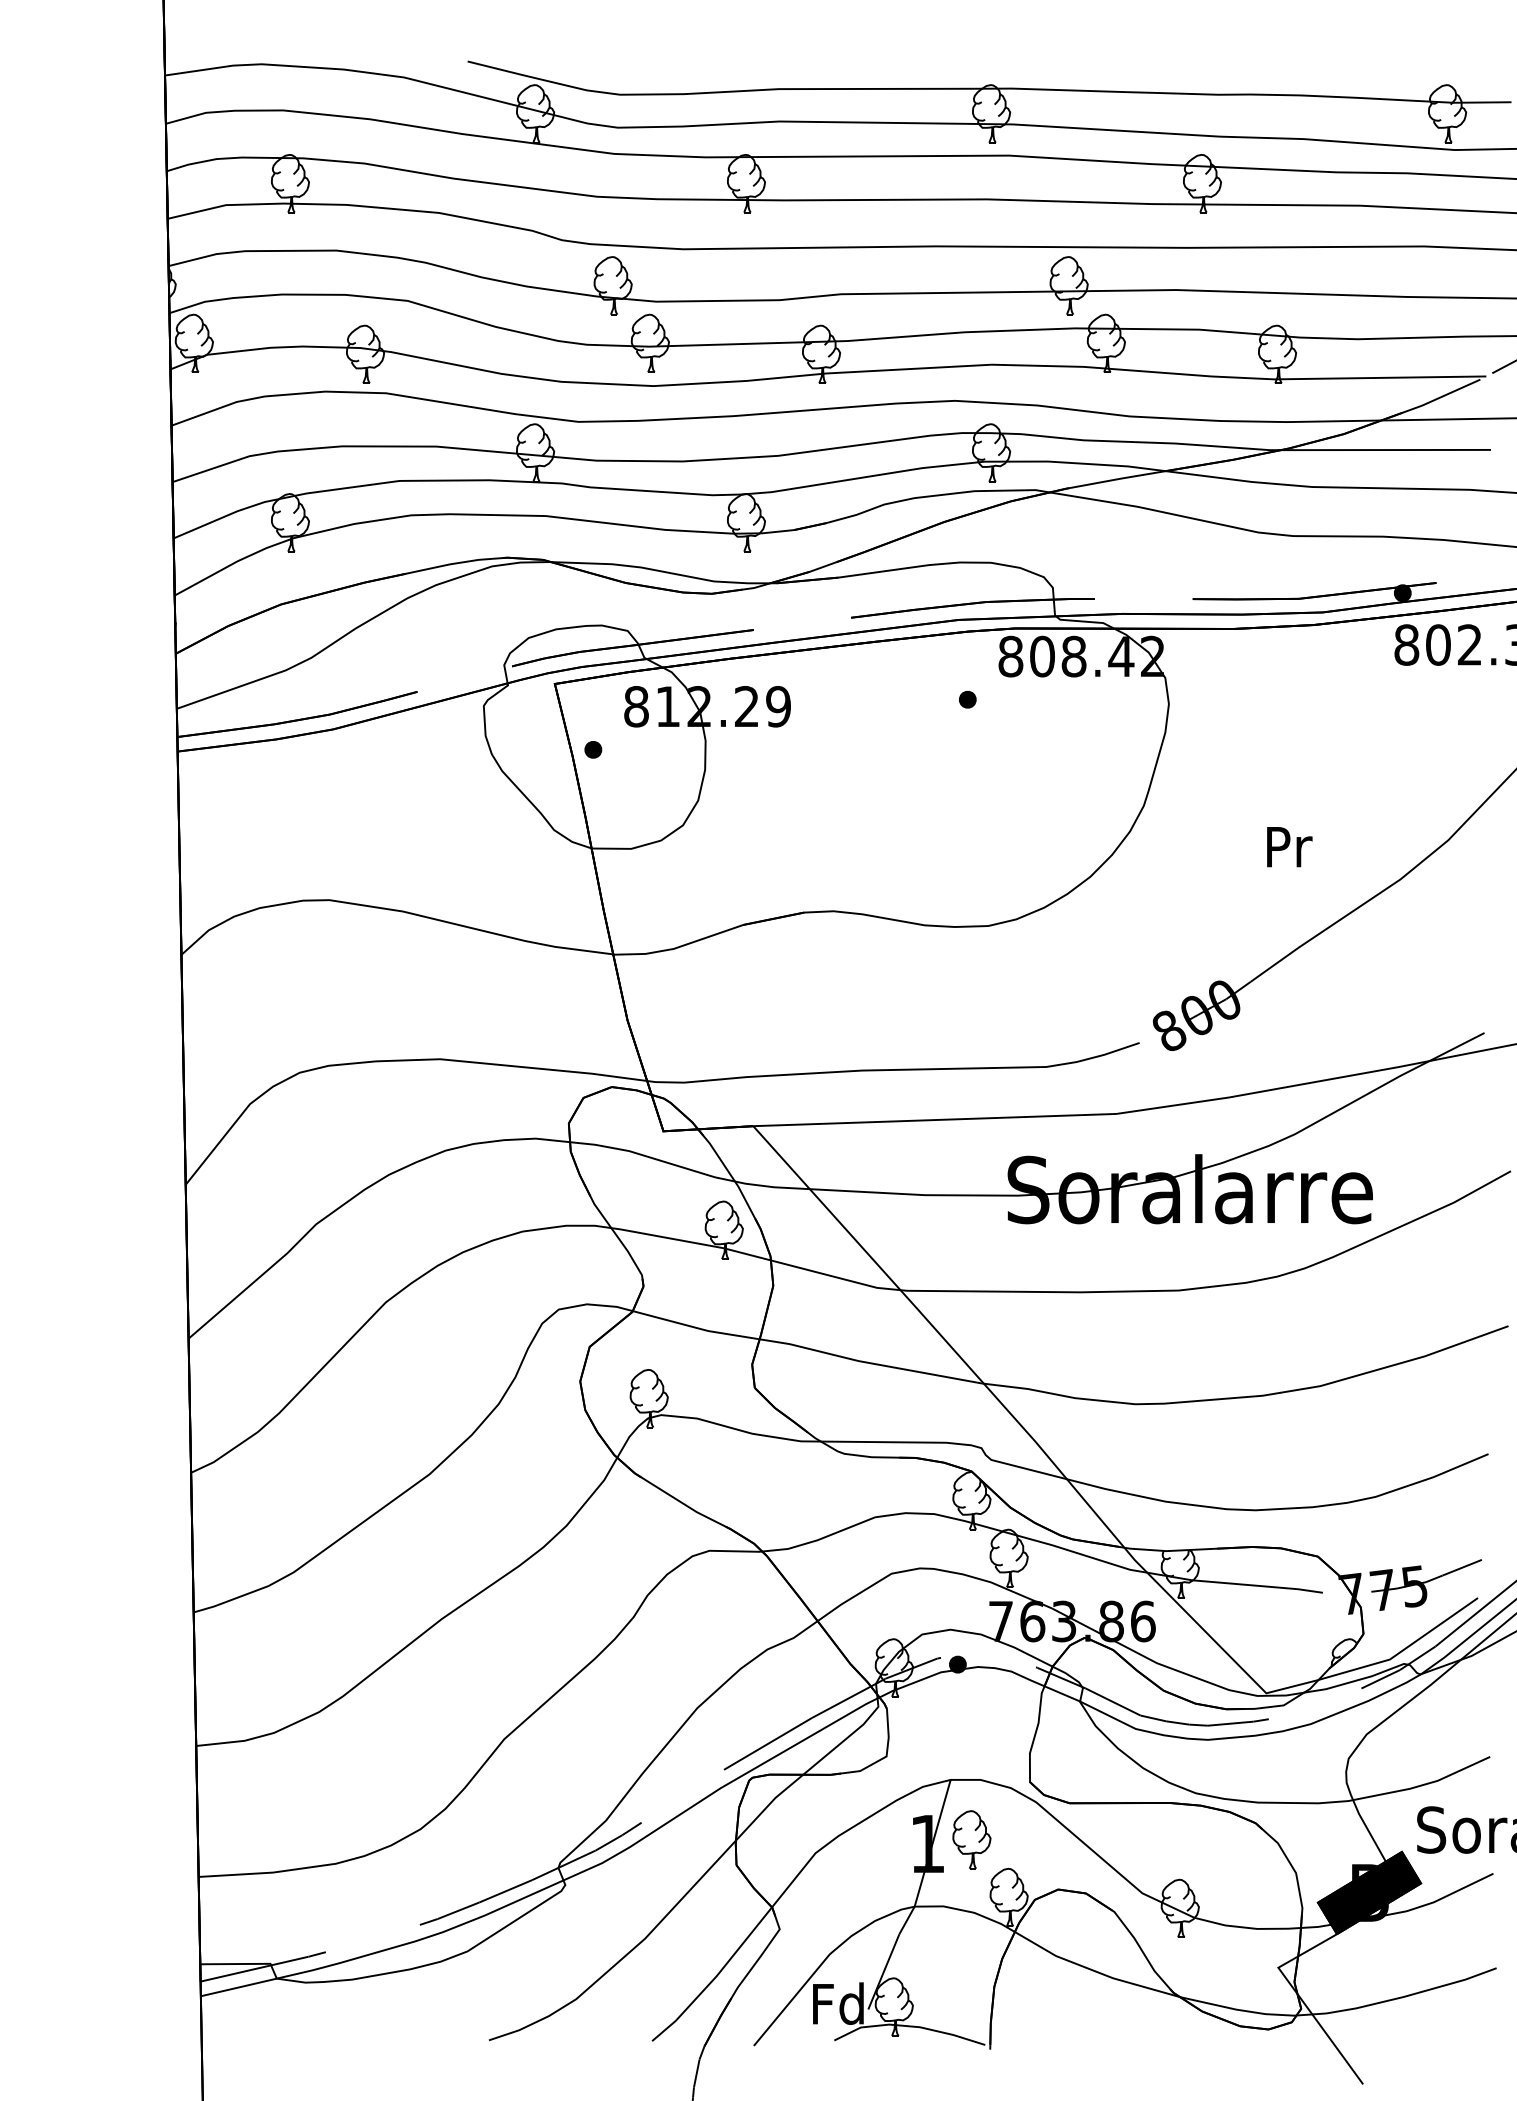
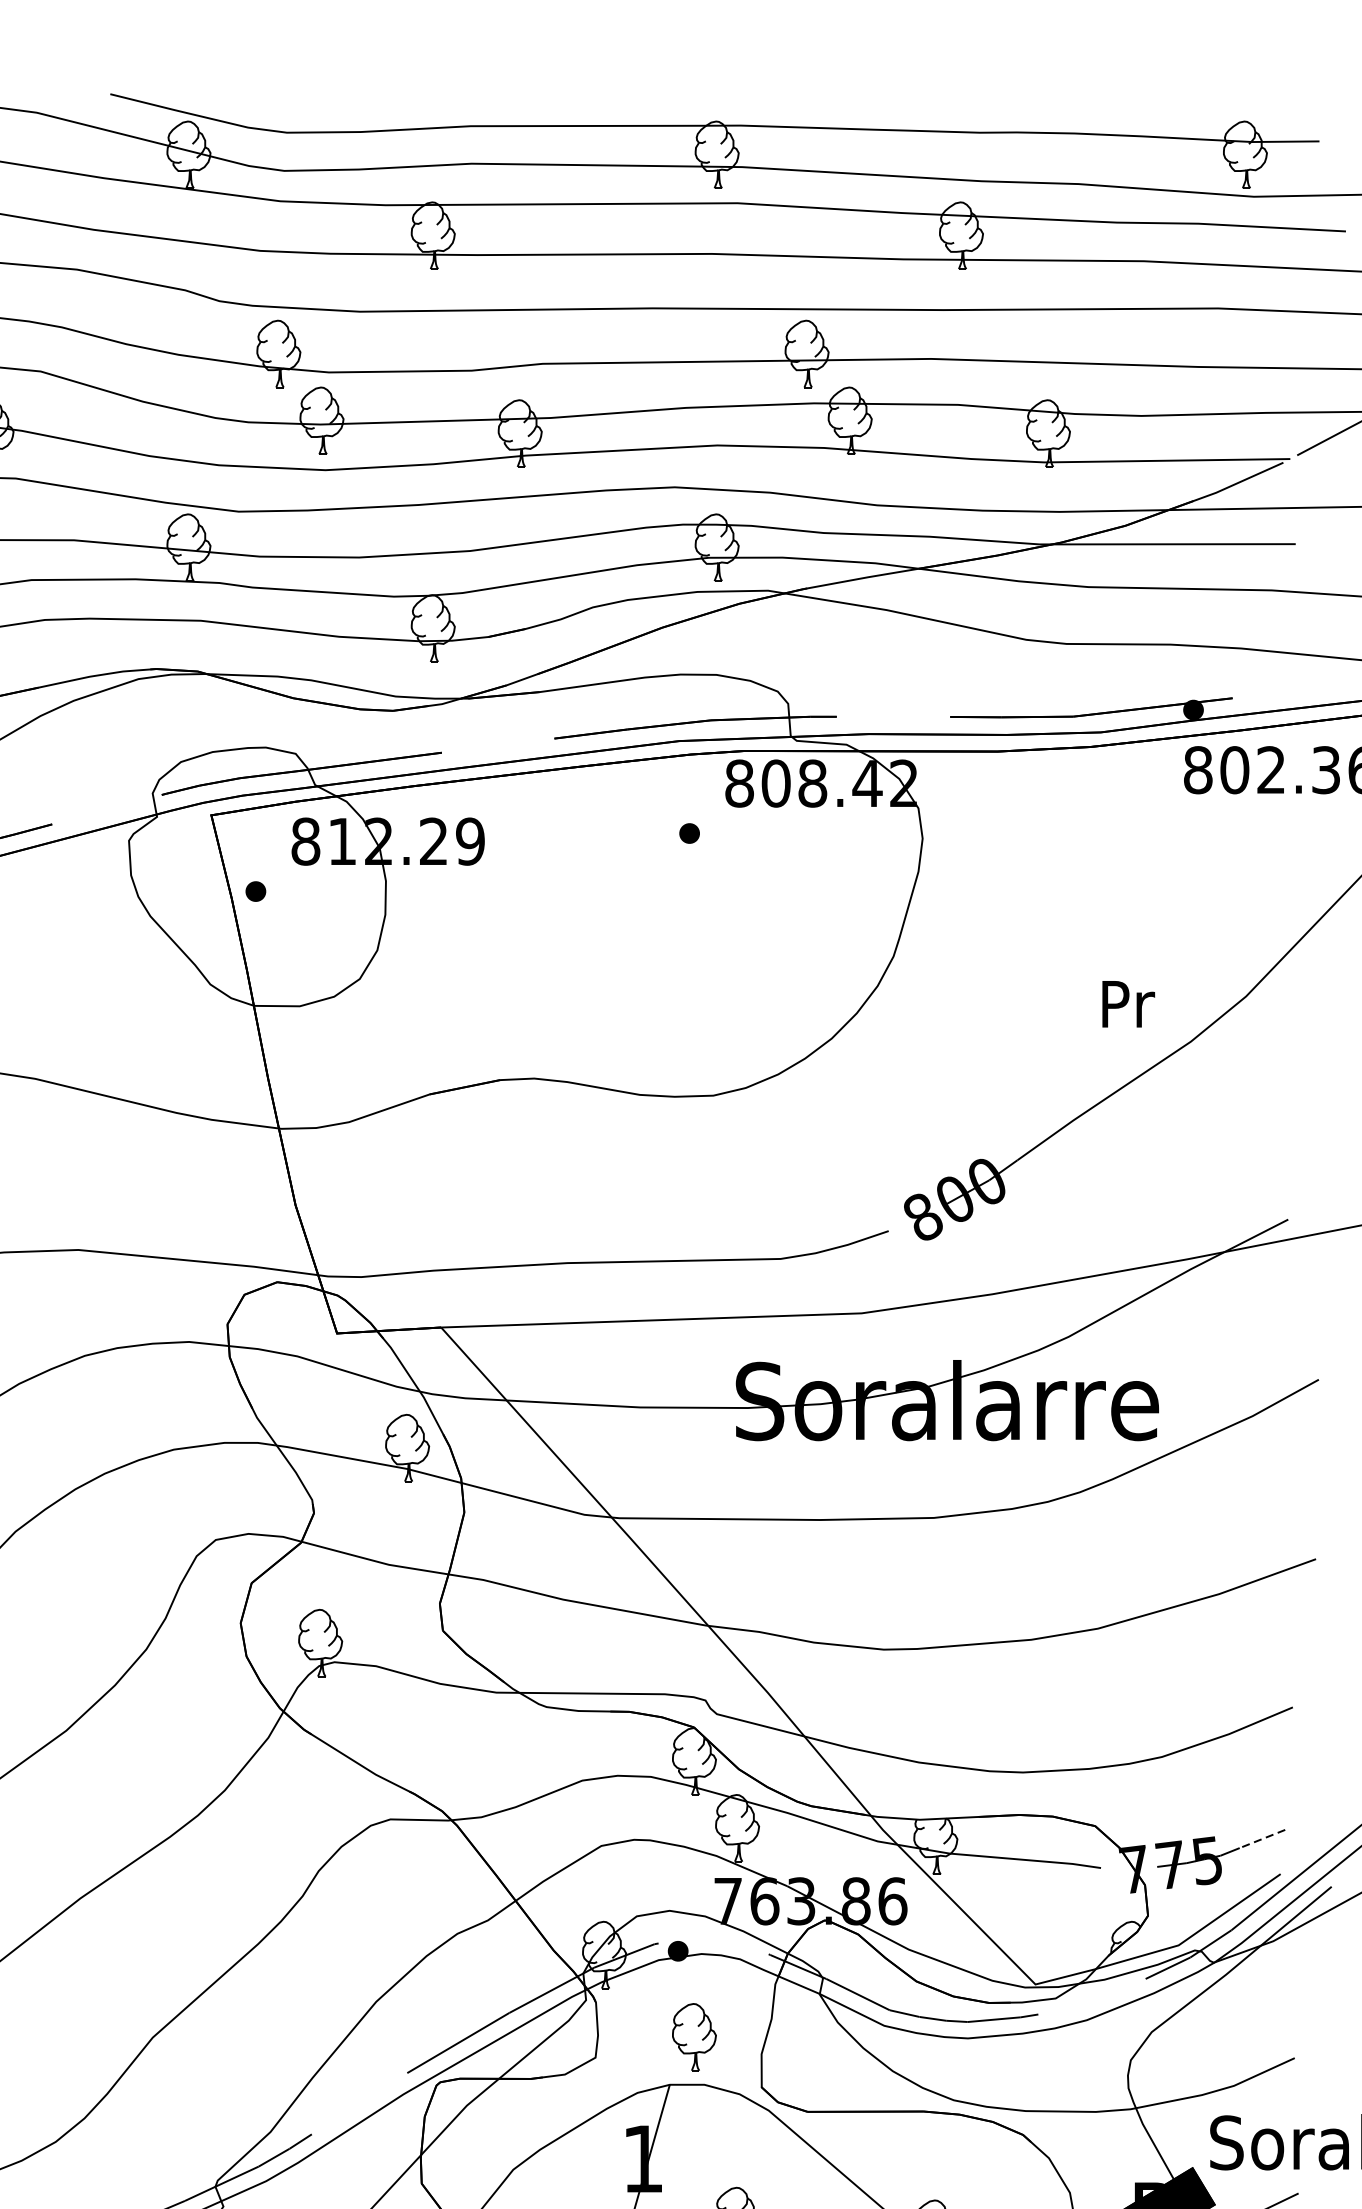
text: (1289, 847) -> (1128, 1004), moved
line: (1461, 1567) -> (1261, 1838), solid -> dashed
part: (971, 1839) -> (693, 2036), moved

